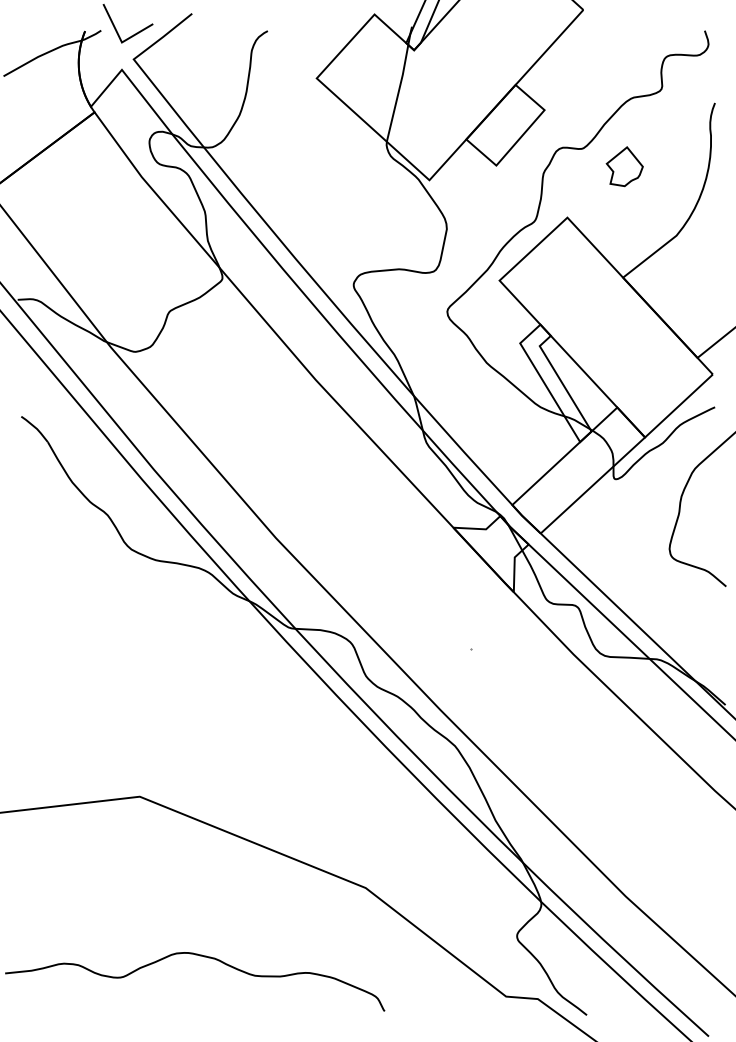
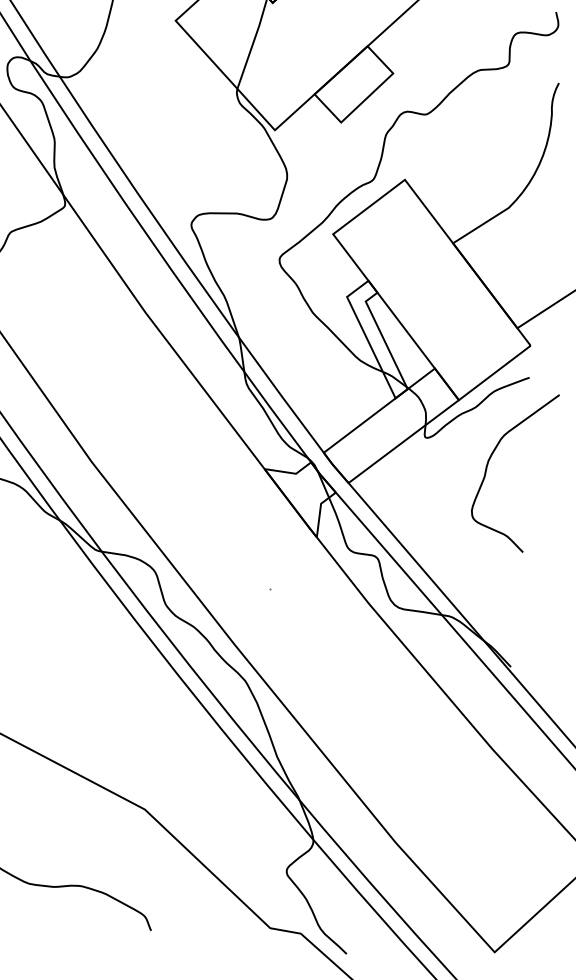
part: (624, 166) -> (465, 135), removed

